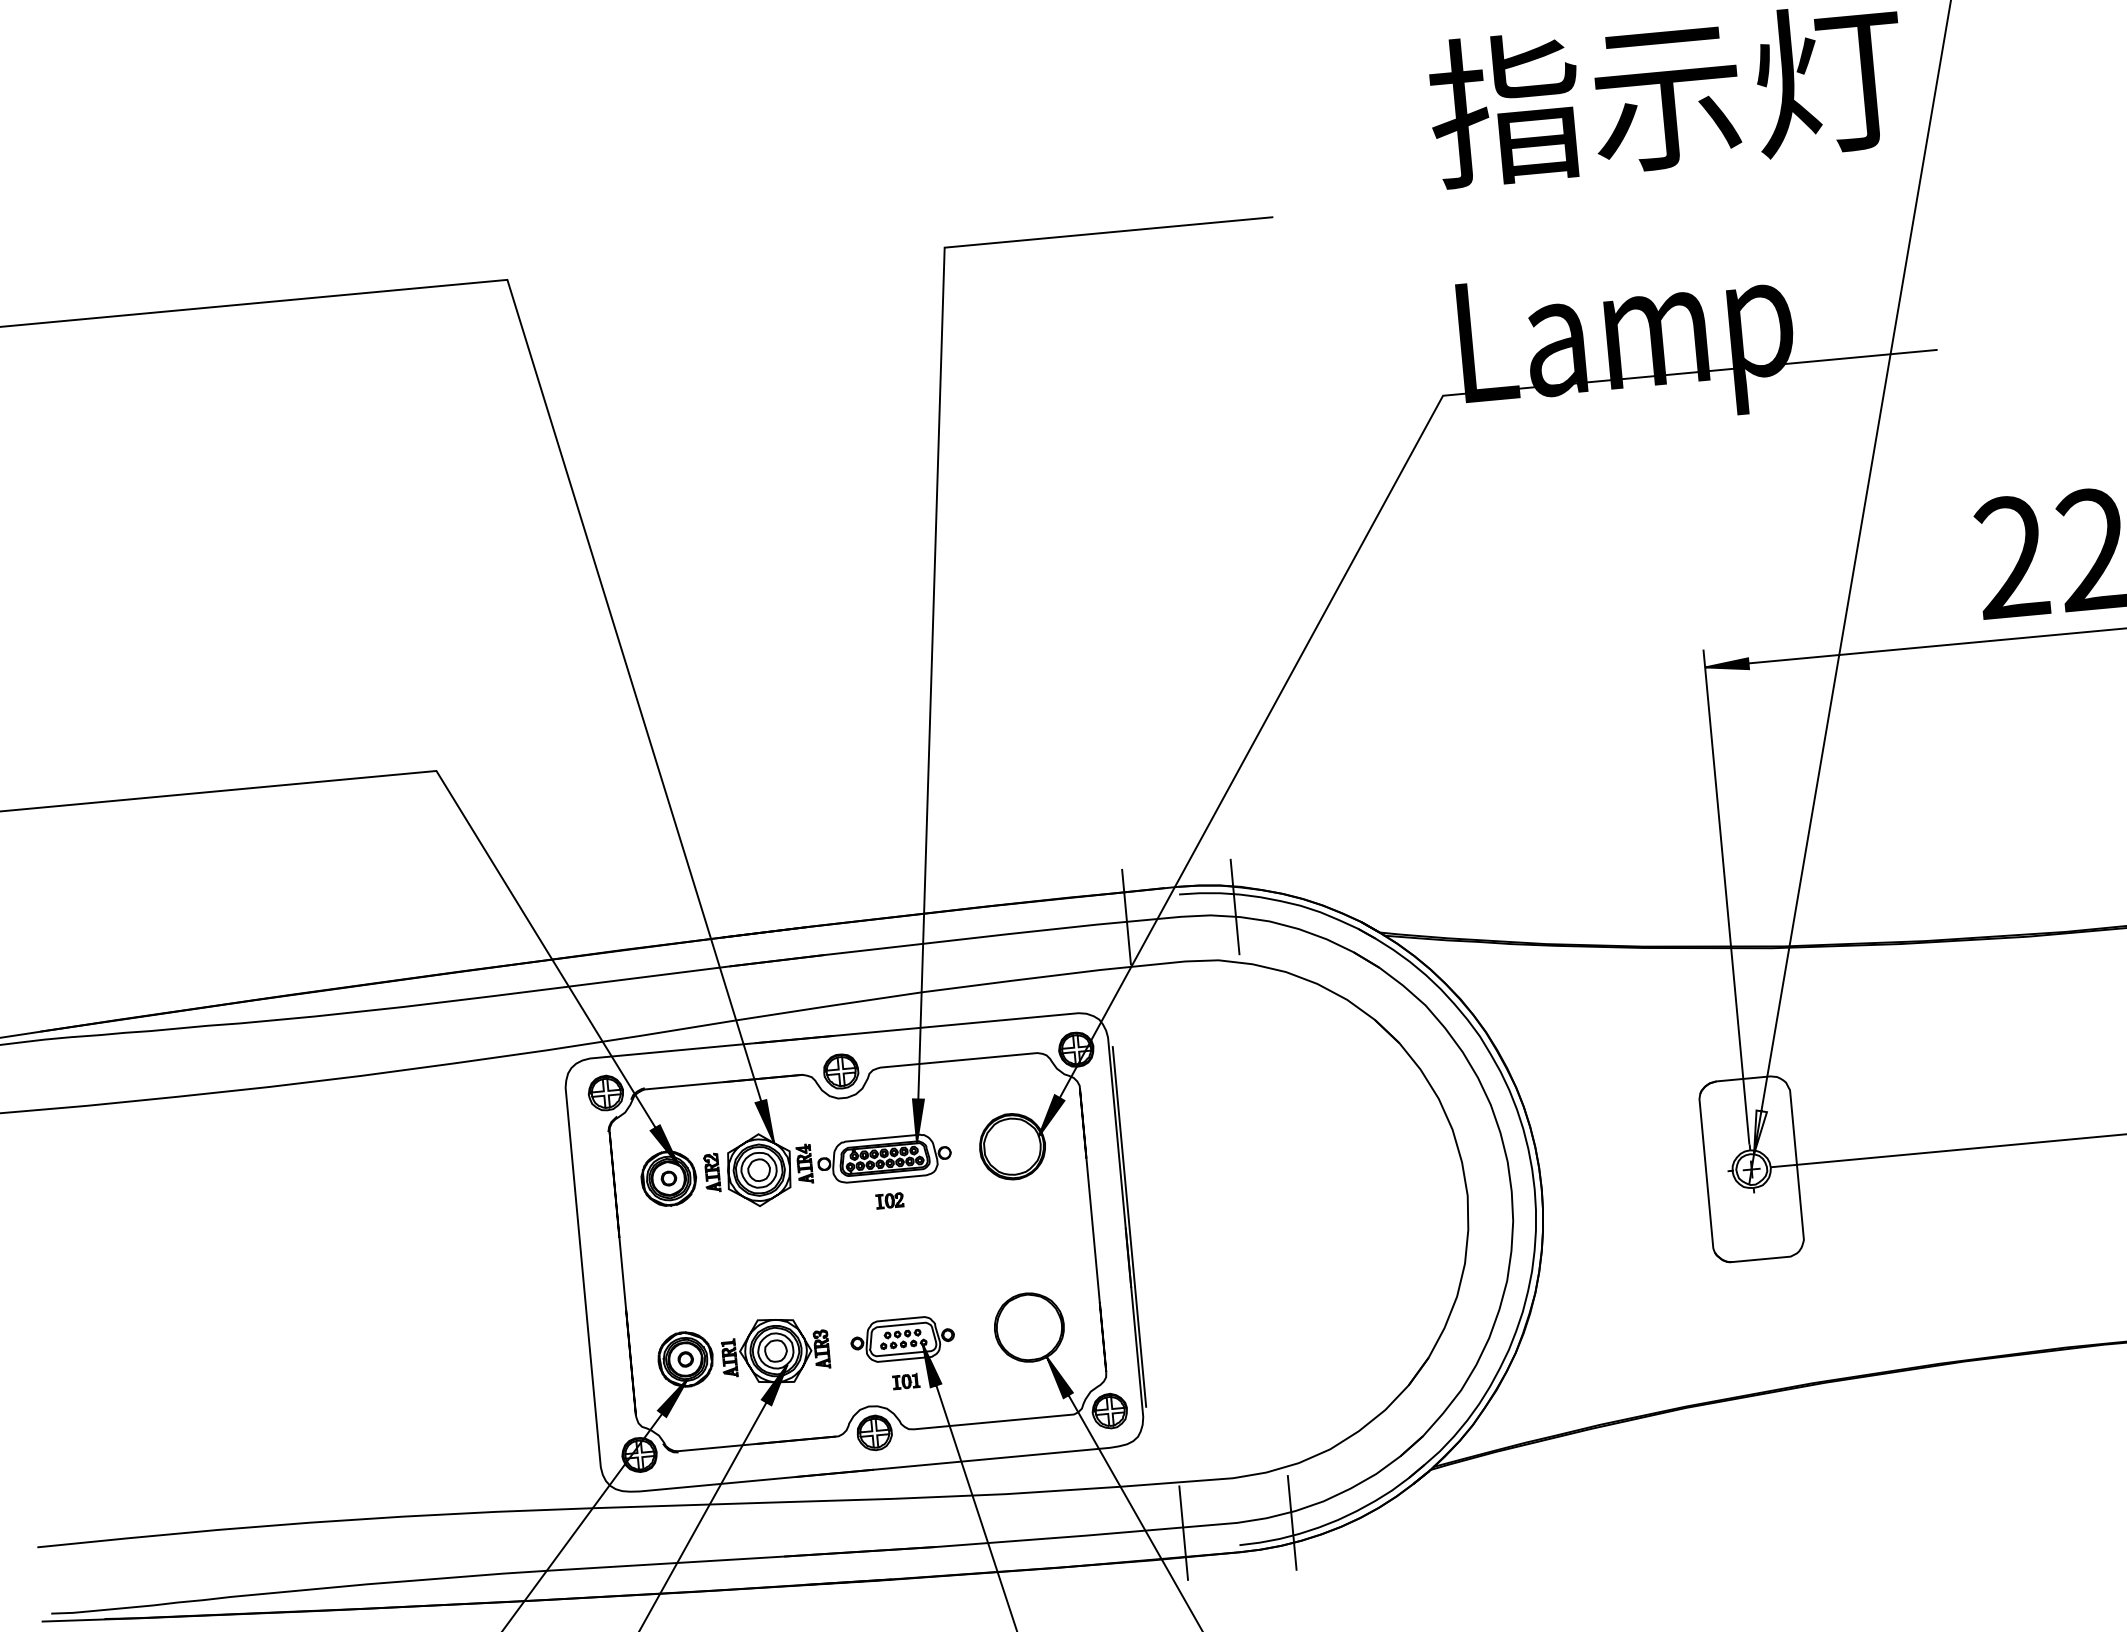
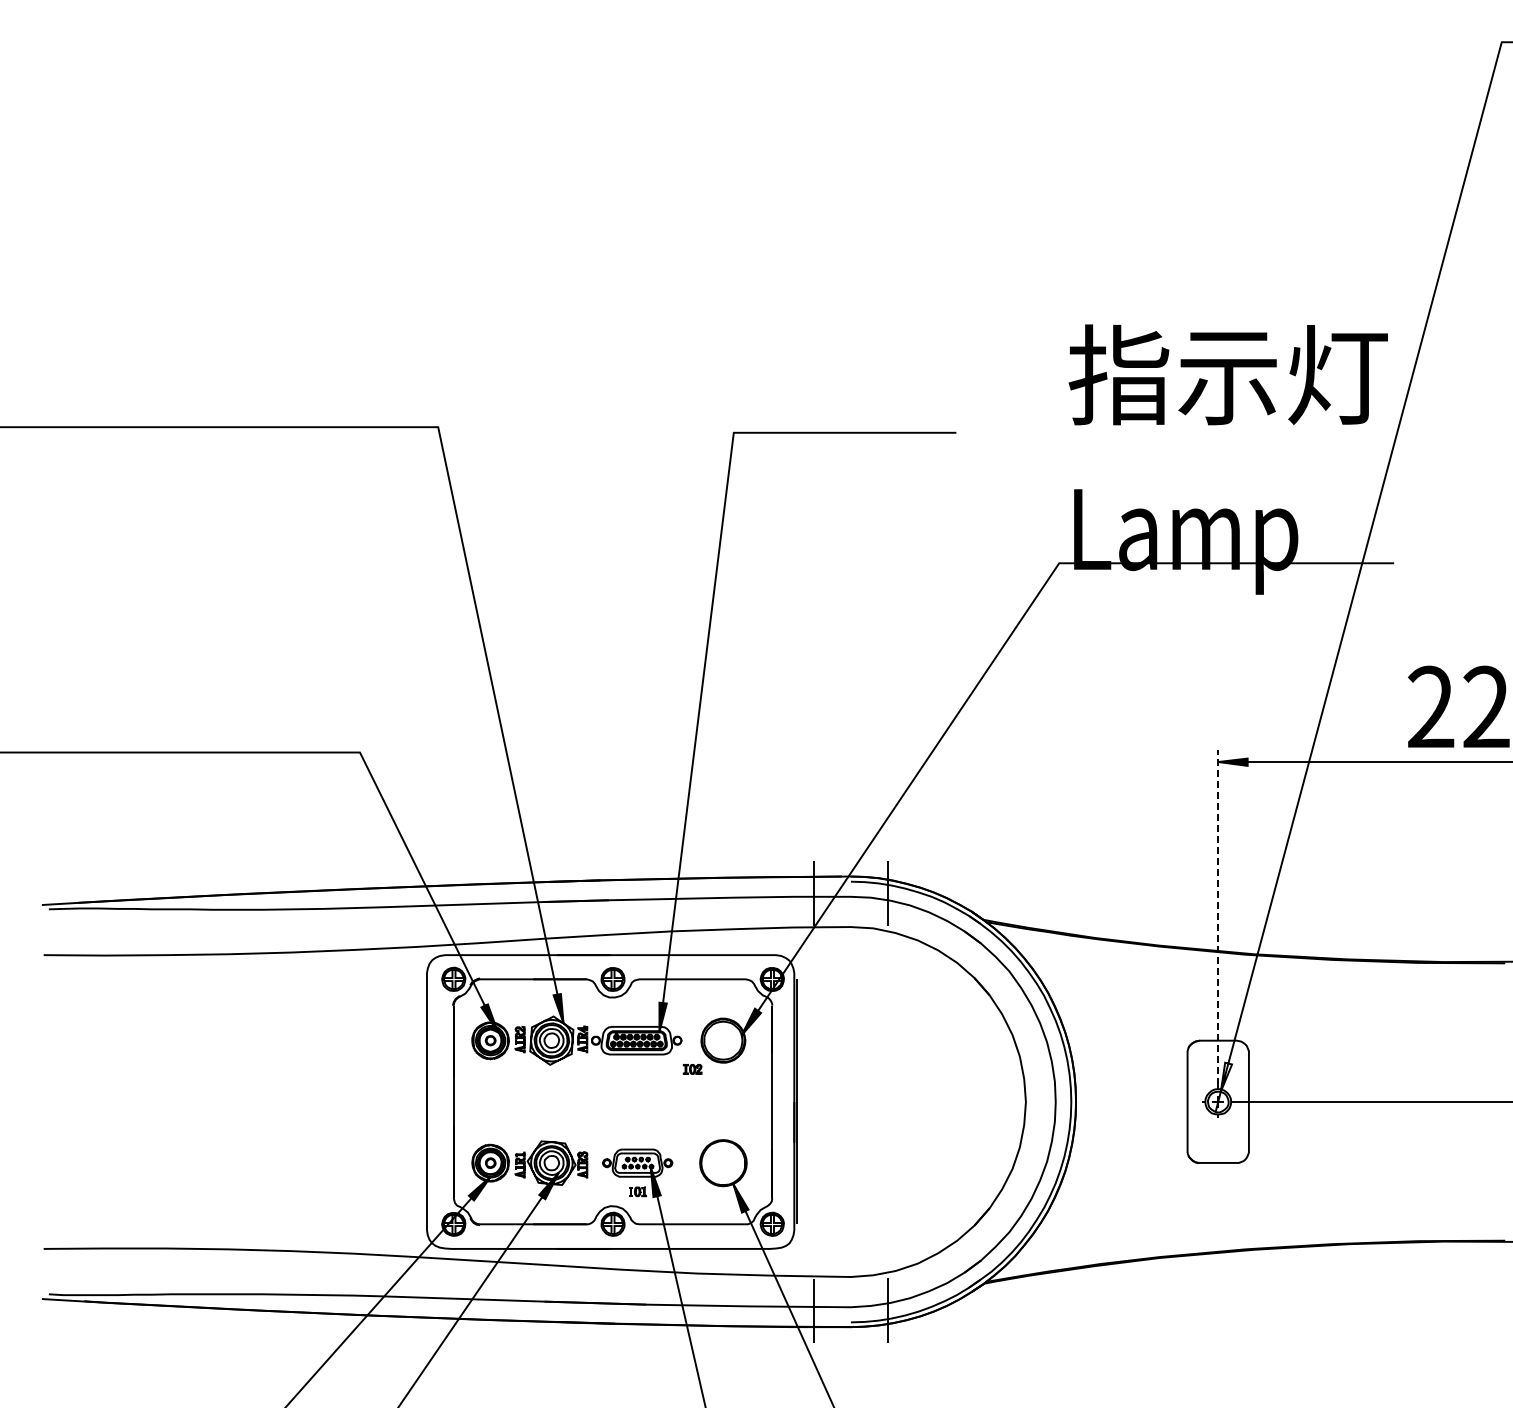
line: (1726, 897) -> (1218, 917), solid -> dashed
part: (889, 1201) -> (692, 1069), moved

